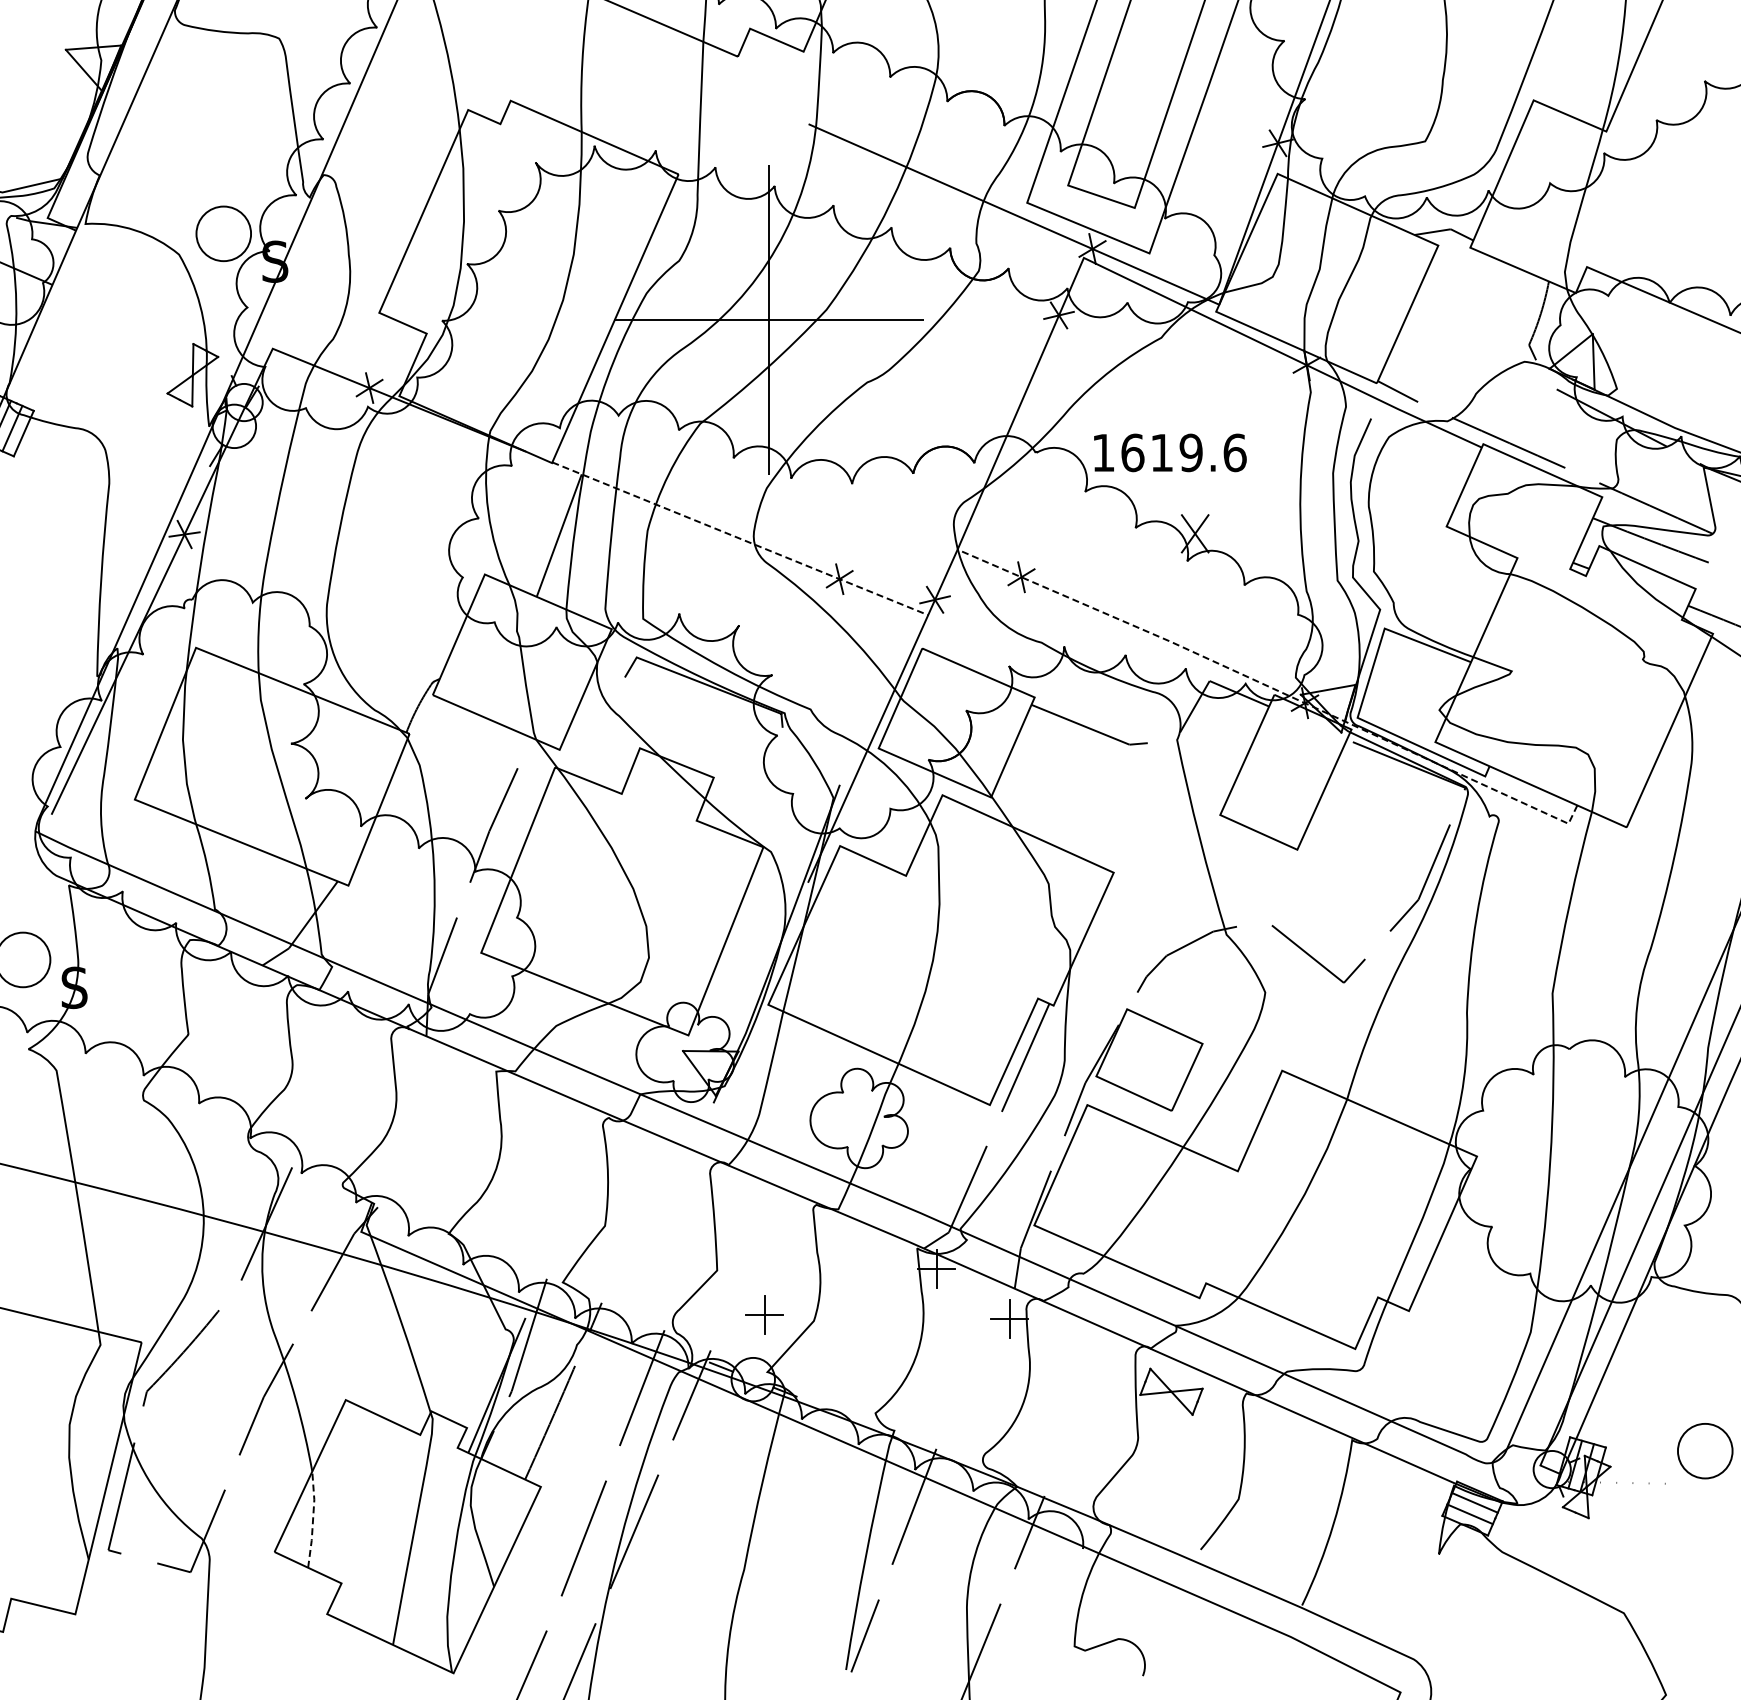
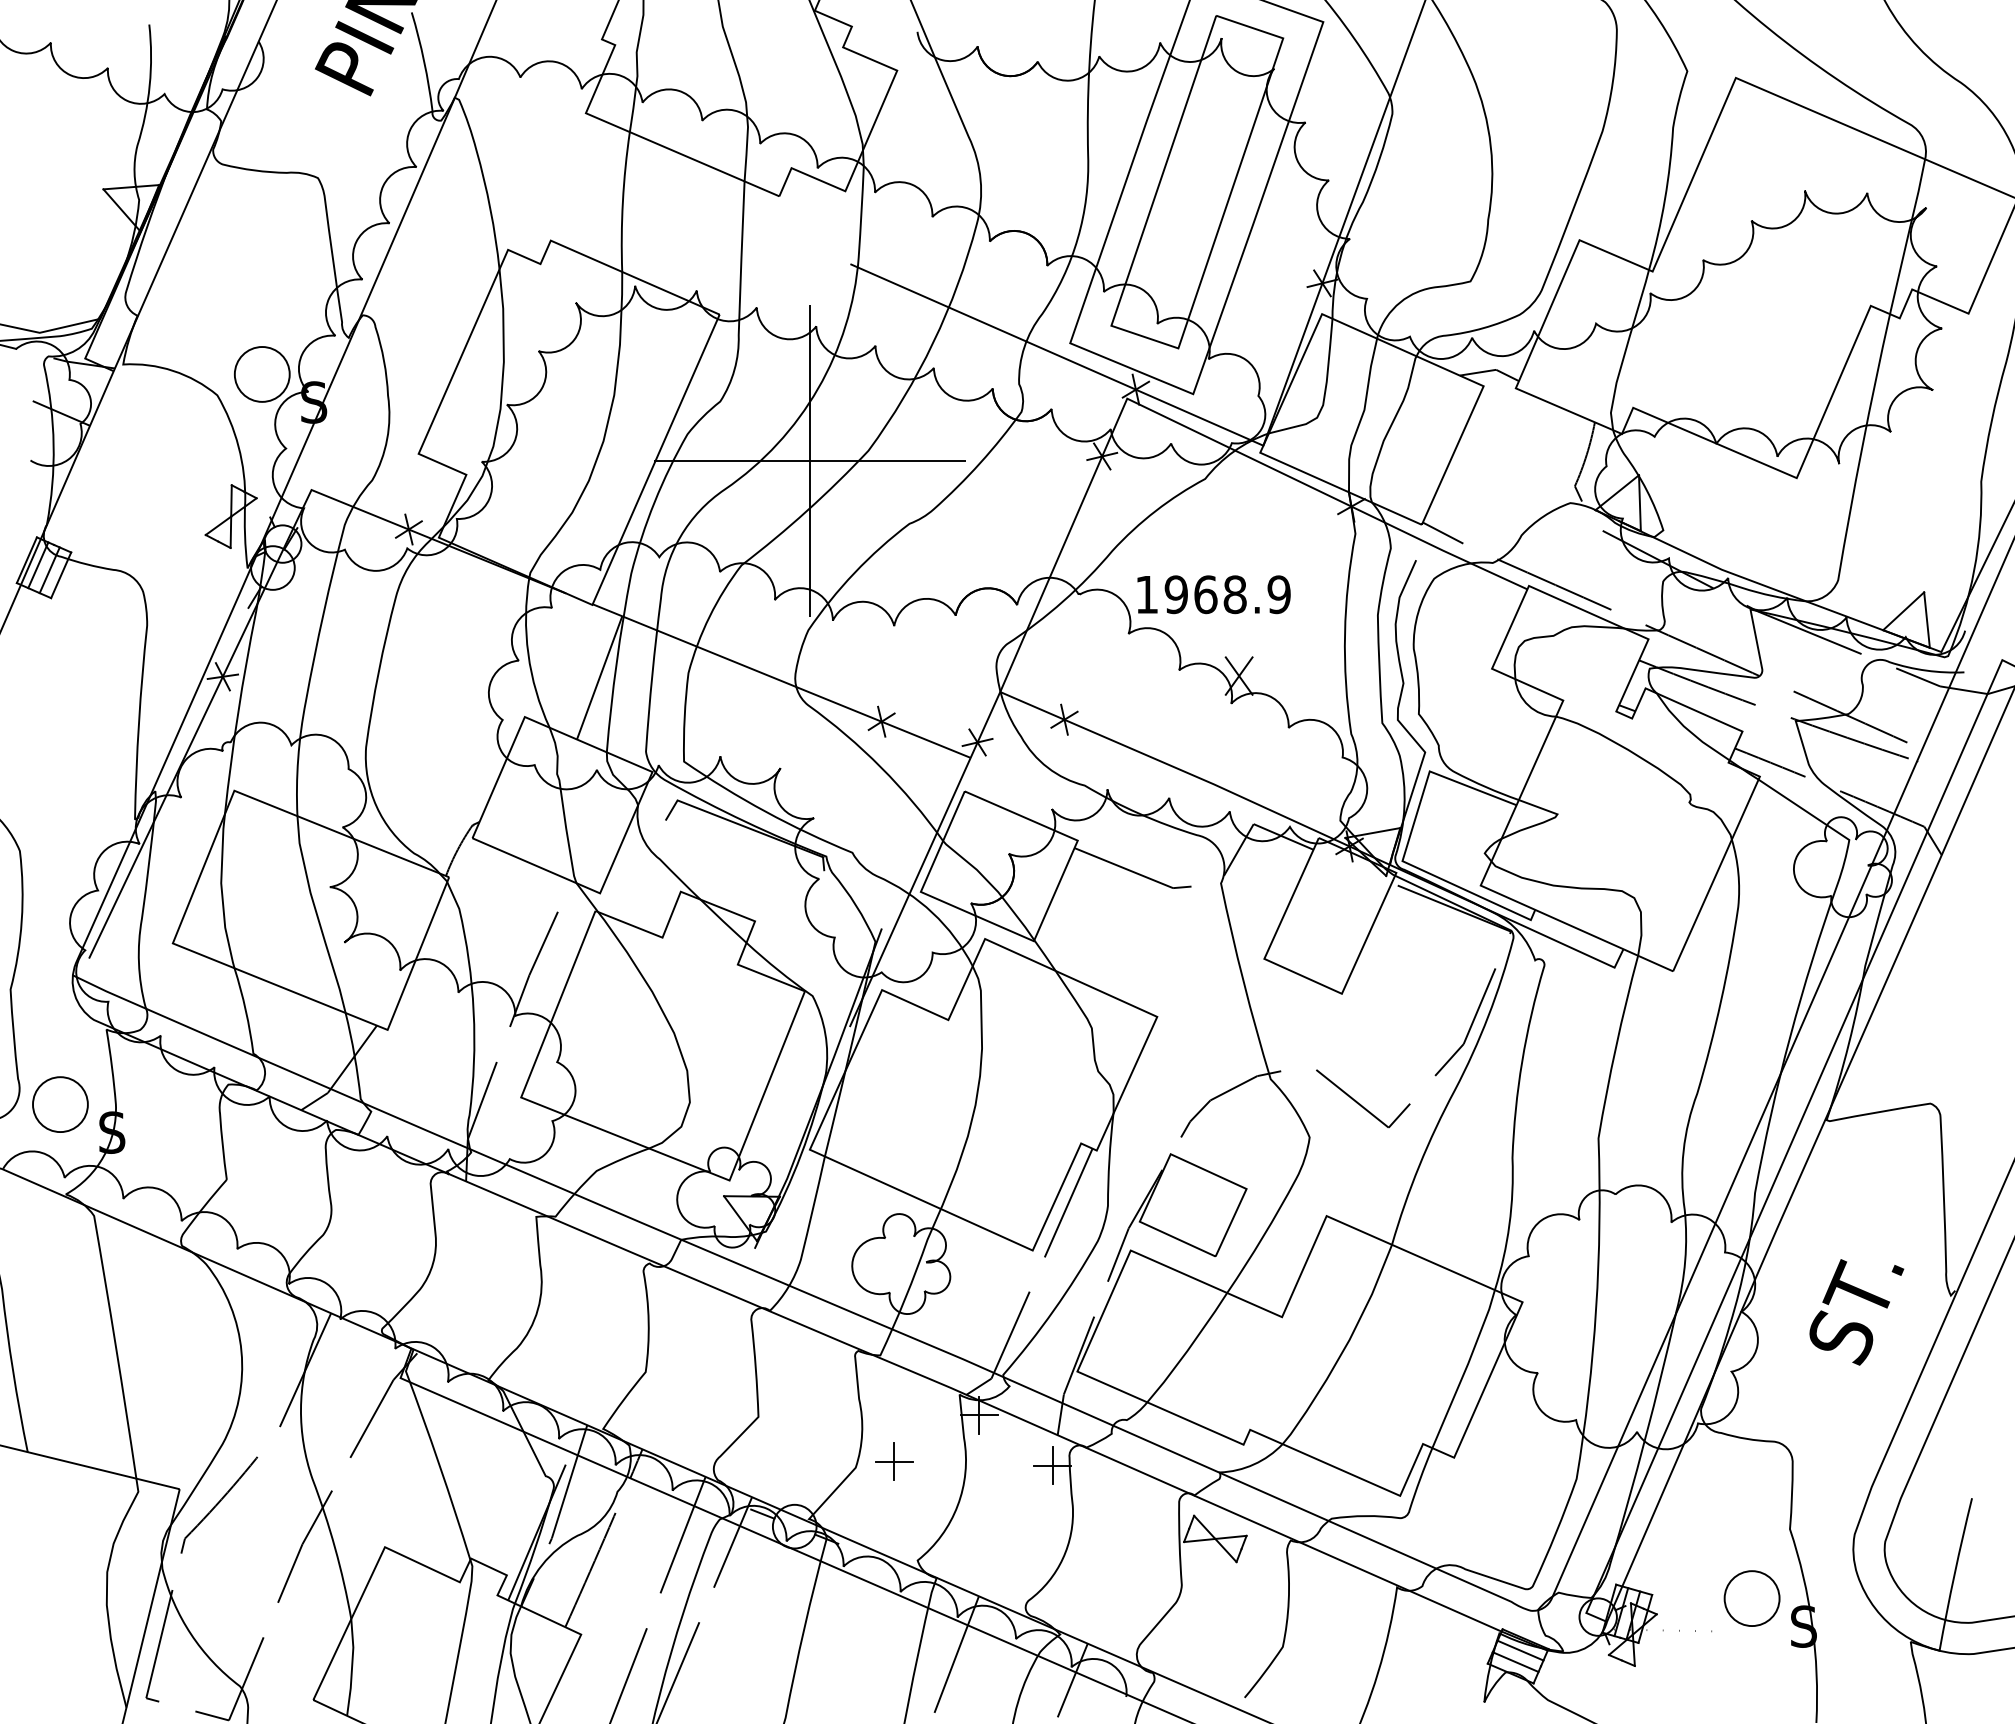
text: (1183, 452) -> (1227, 594), 1619.6 -> 1968.9
line: (740, 539) -> (781, 681), dashed -> solid
line: (1273, 688) -> (1317, 831), dashed -> solid
part: (764, 1314) -> (894, 1461), moved
line: (313, 1519) -> (352, 1667), dashed -> solid

